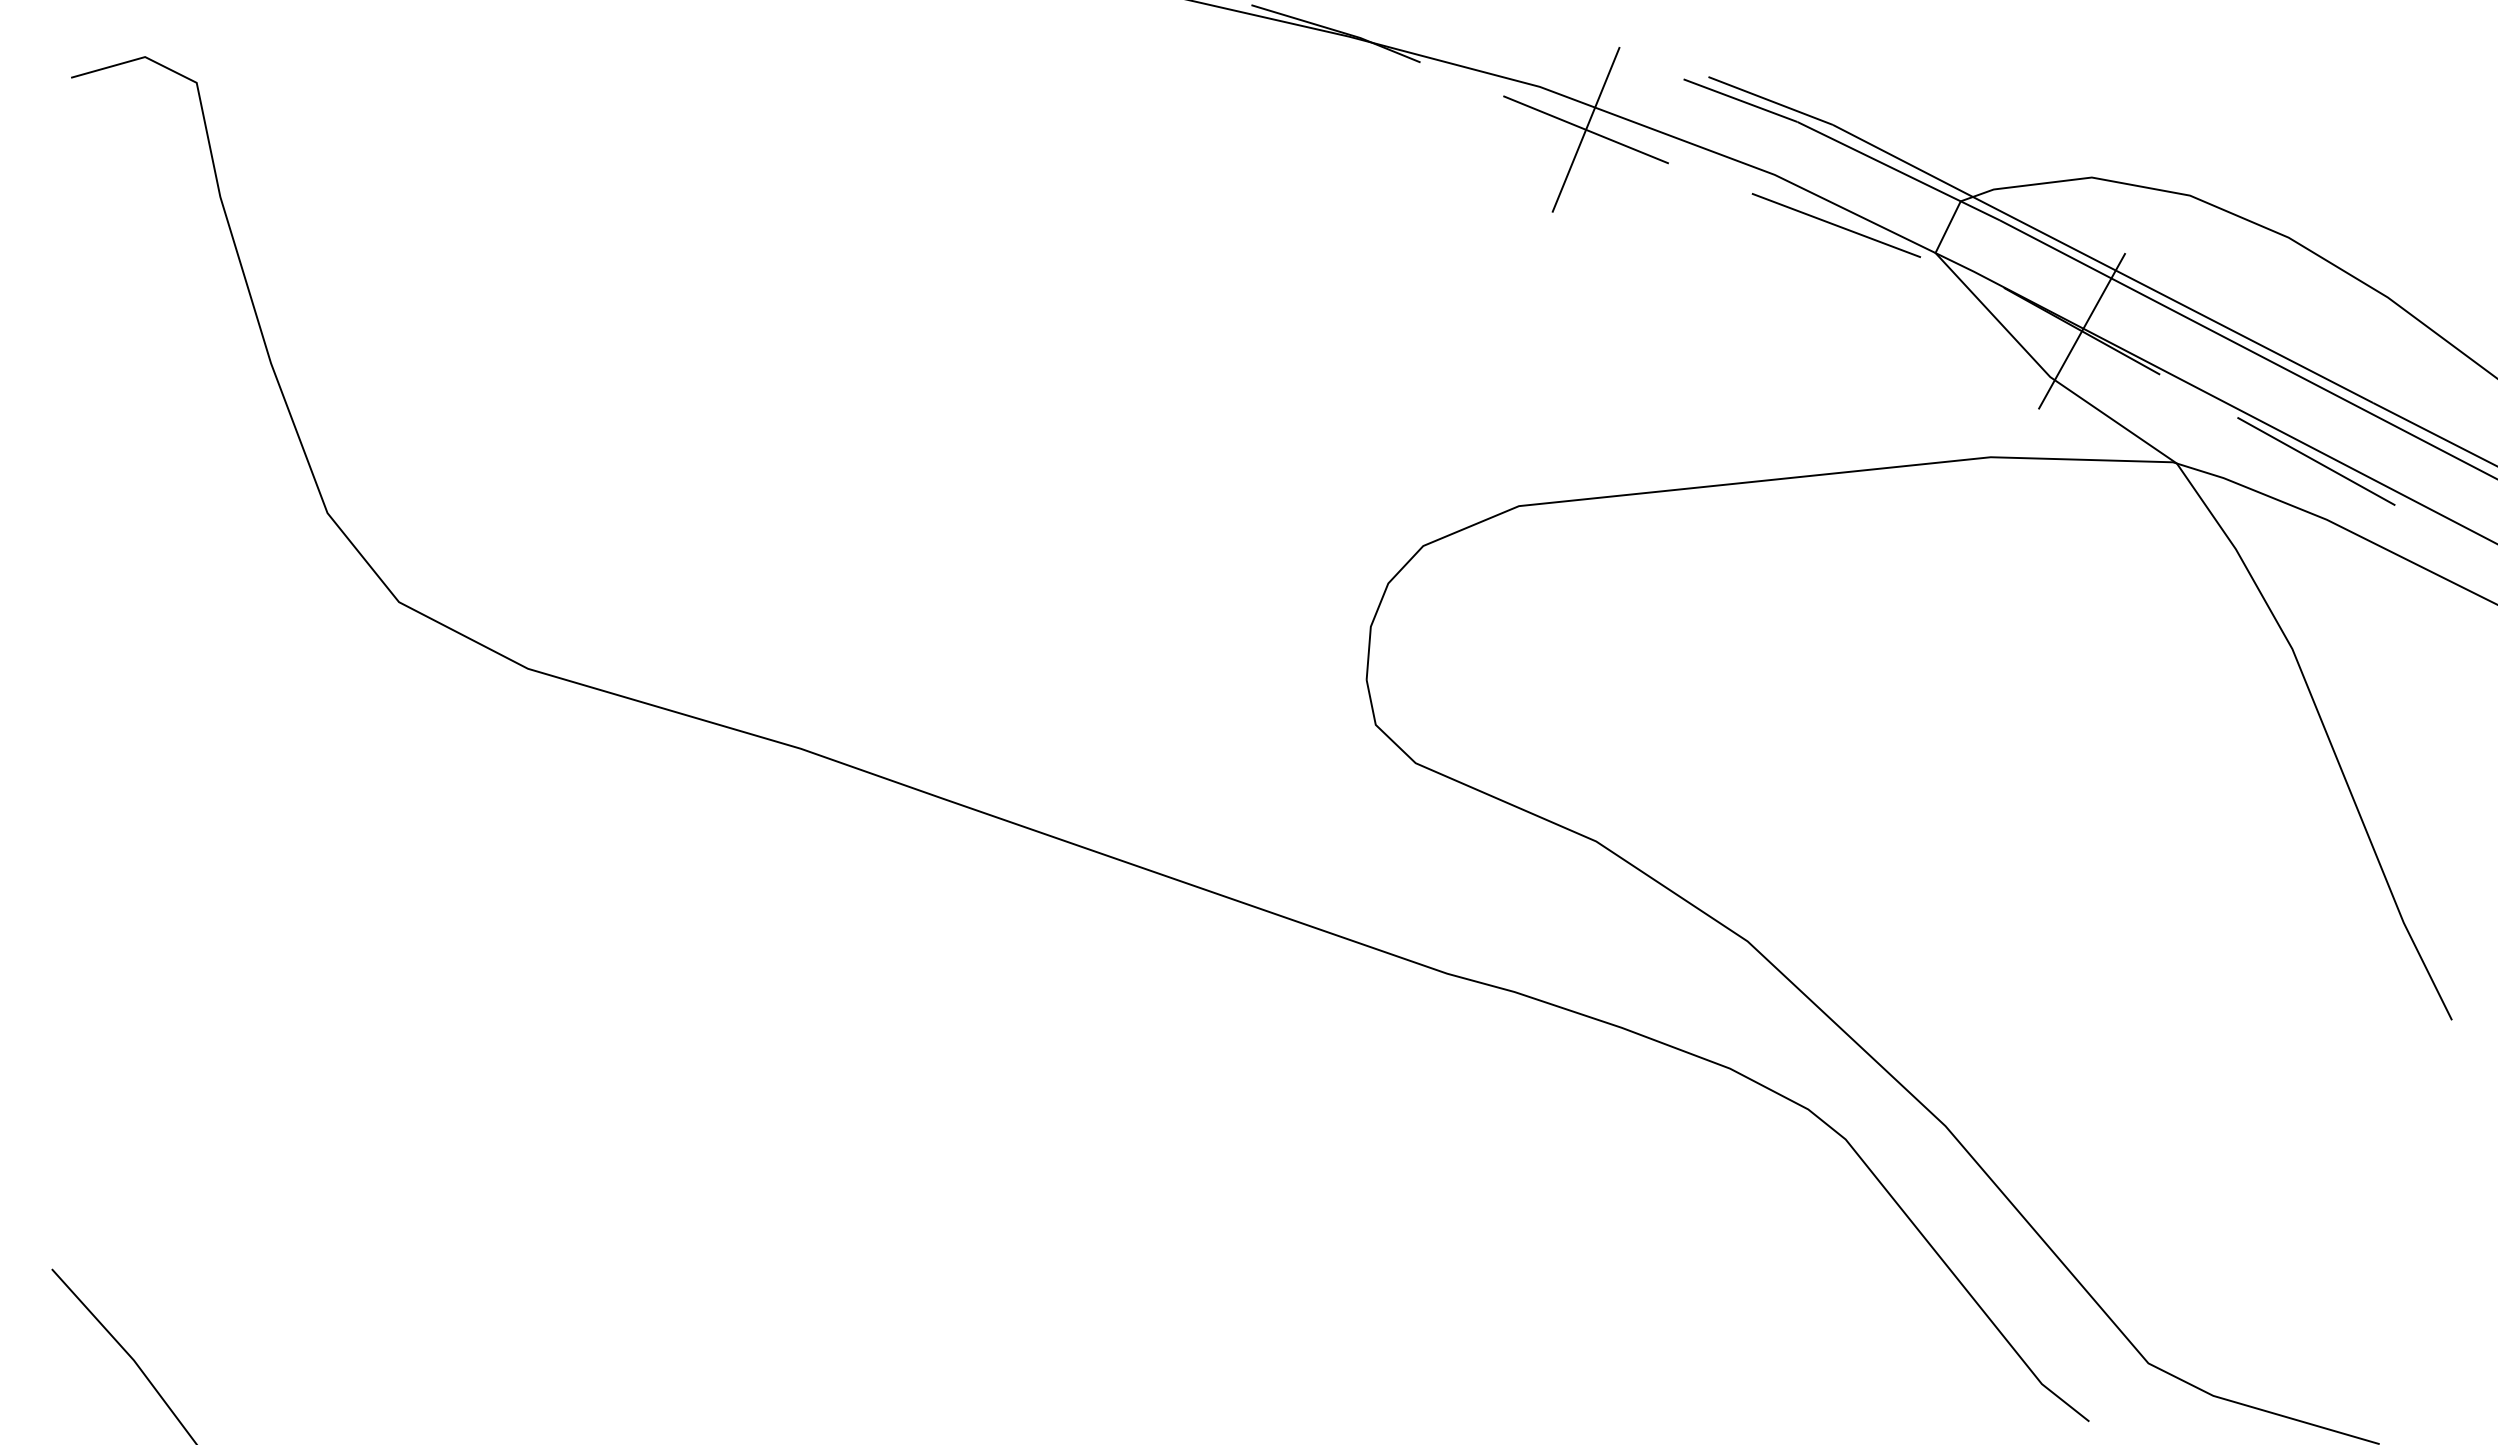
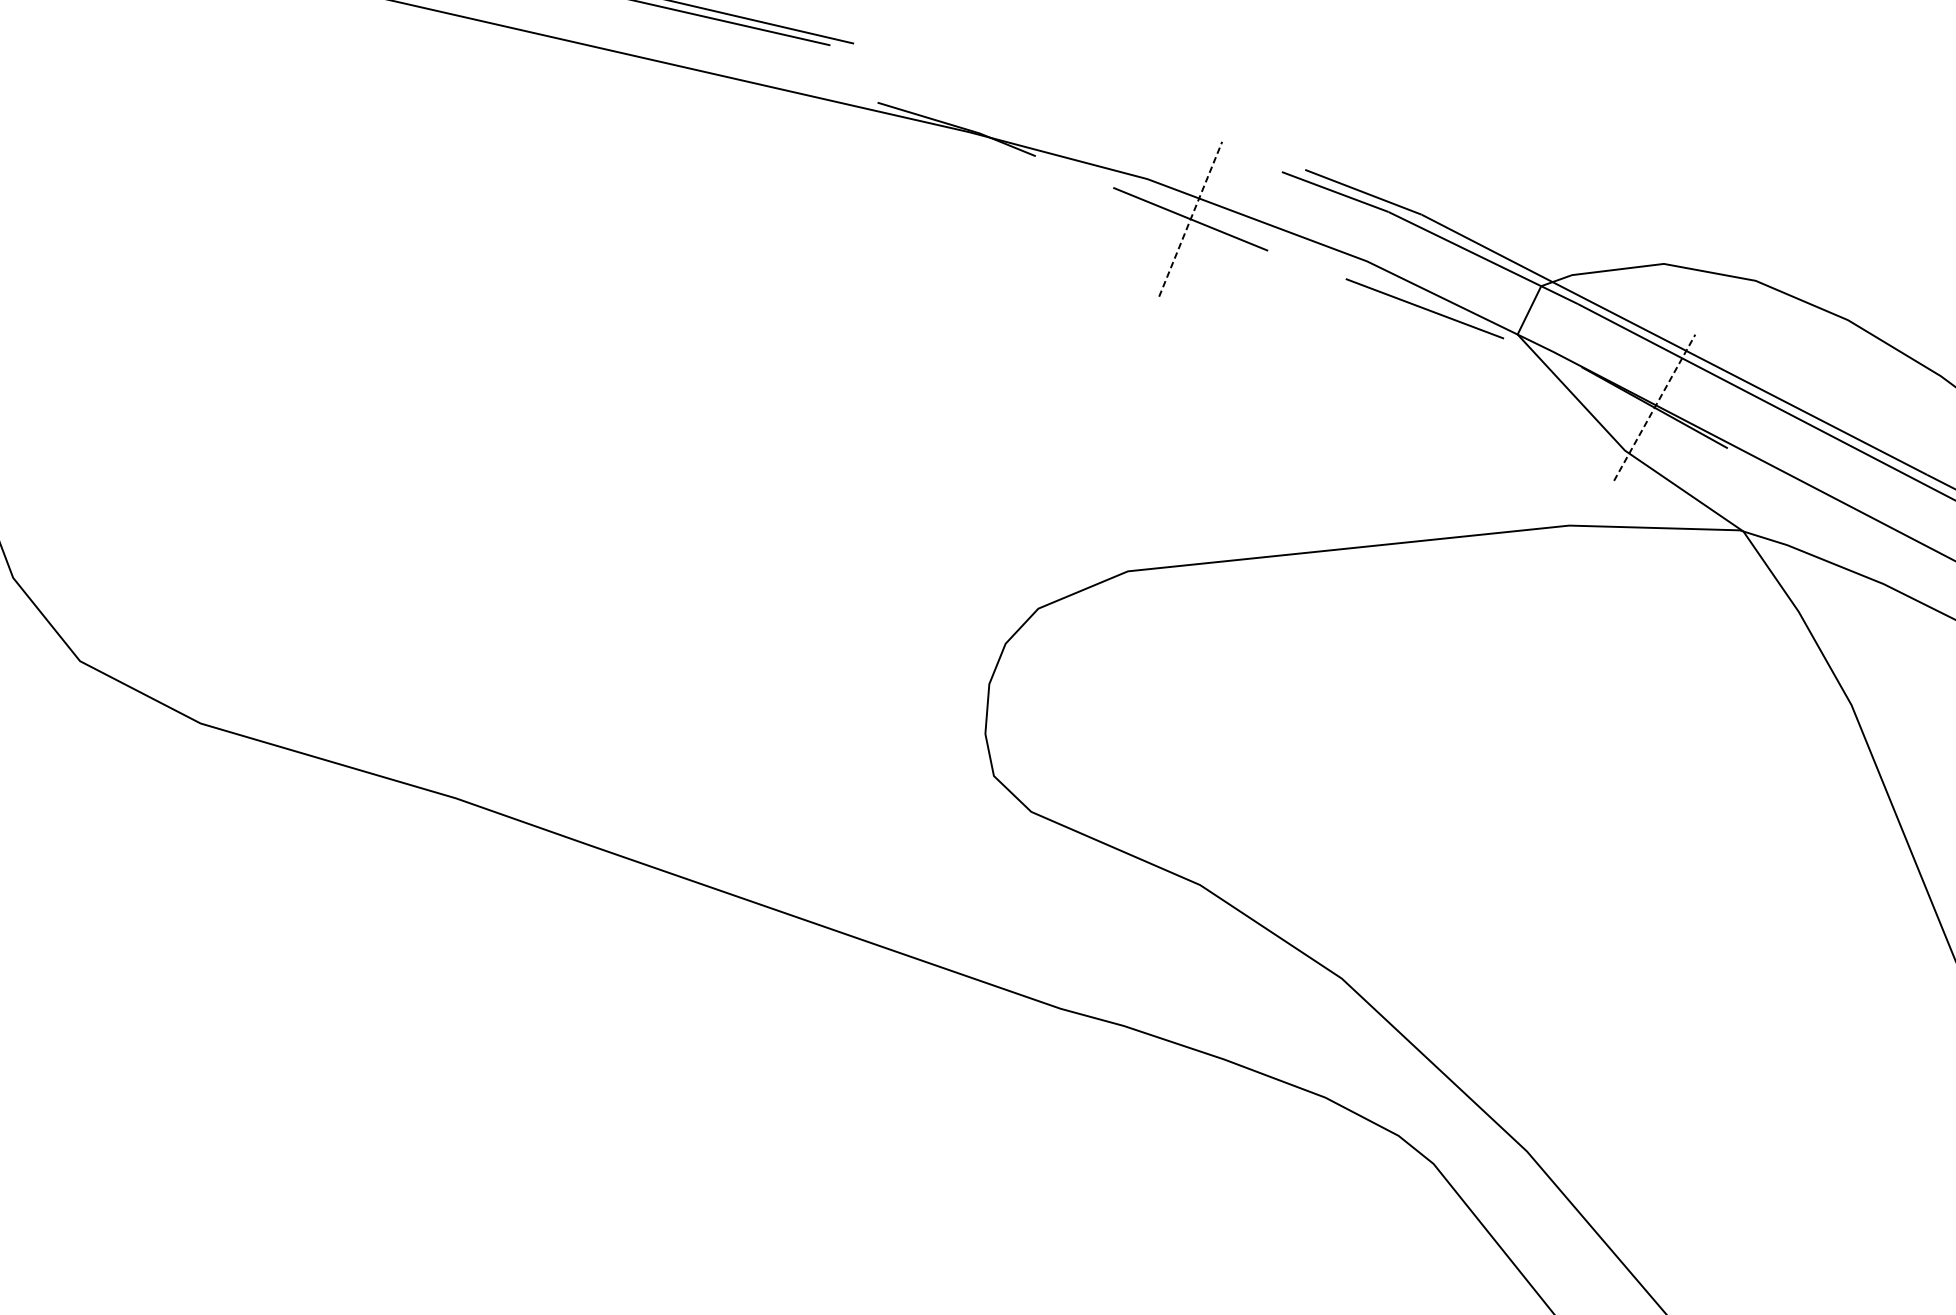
line: (1586, 129) -> (1191, 218), solid -> dashed
line: (2082, 331) -> (1655, 407), solid -> dashed
line: (2316, 461) -> (1874, 529), removed

